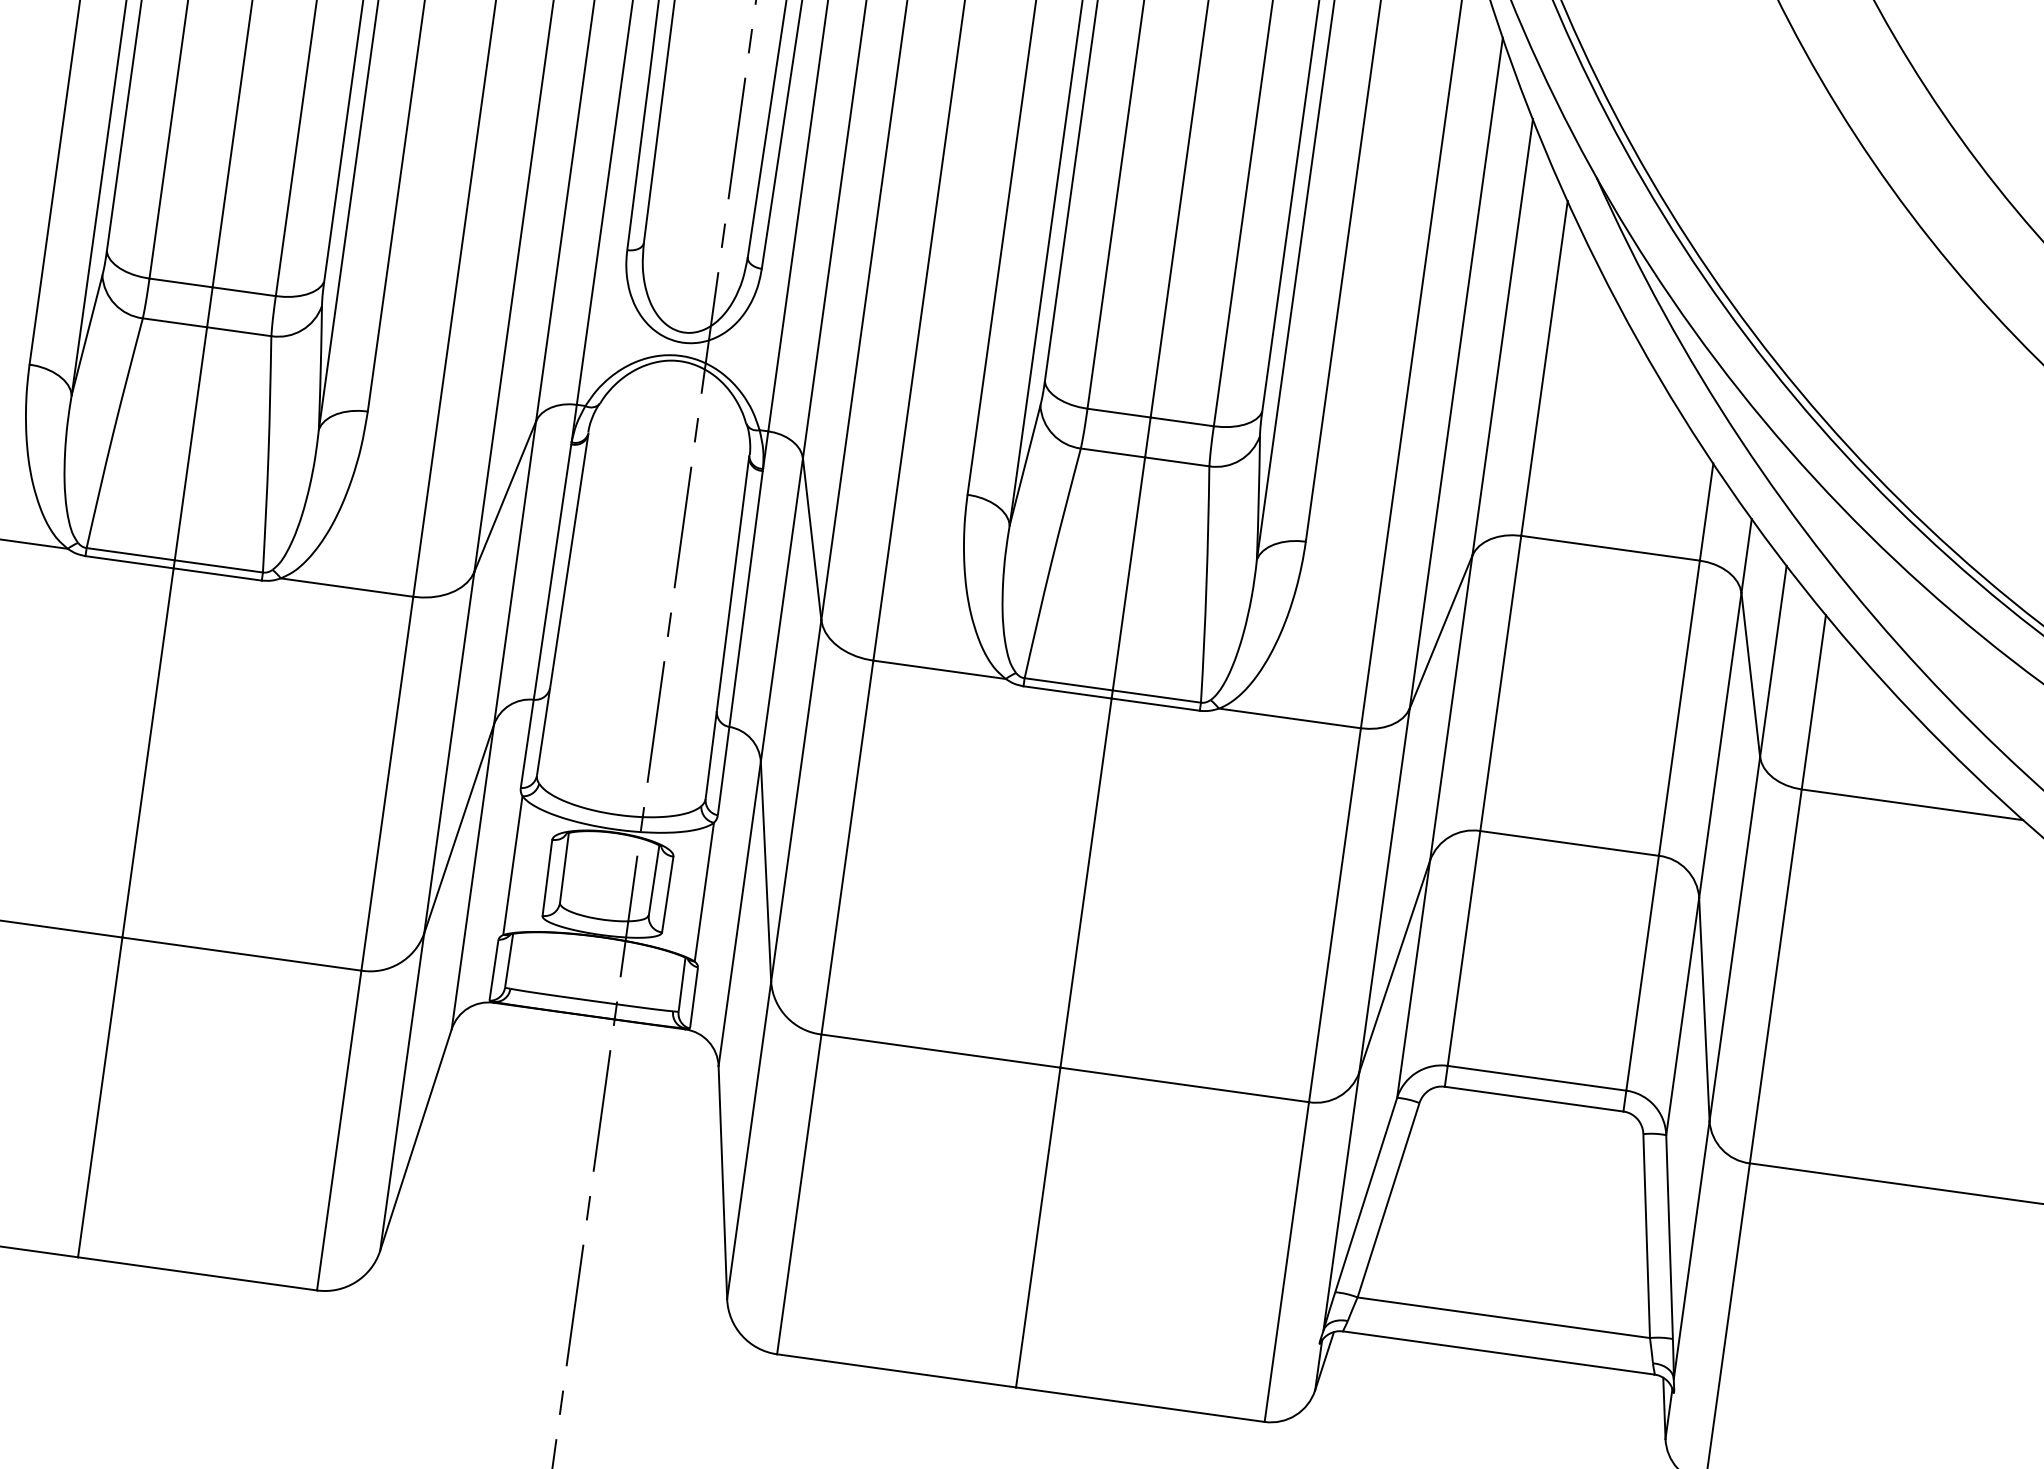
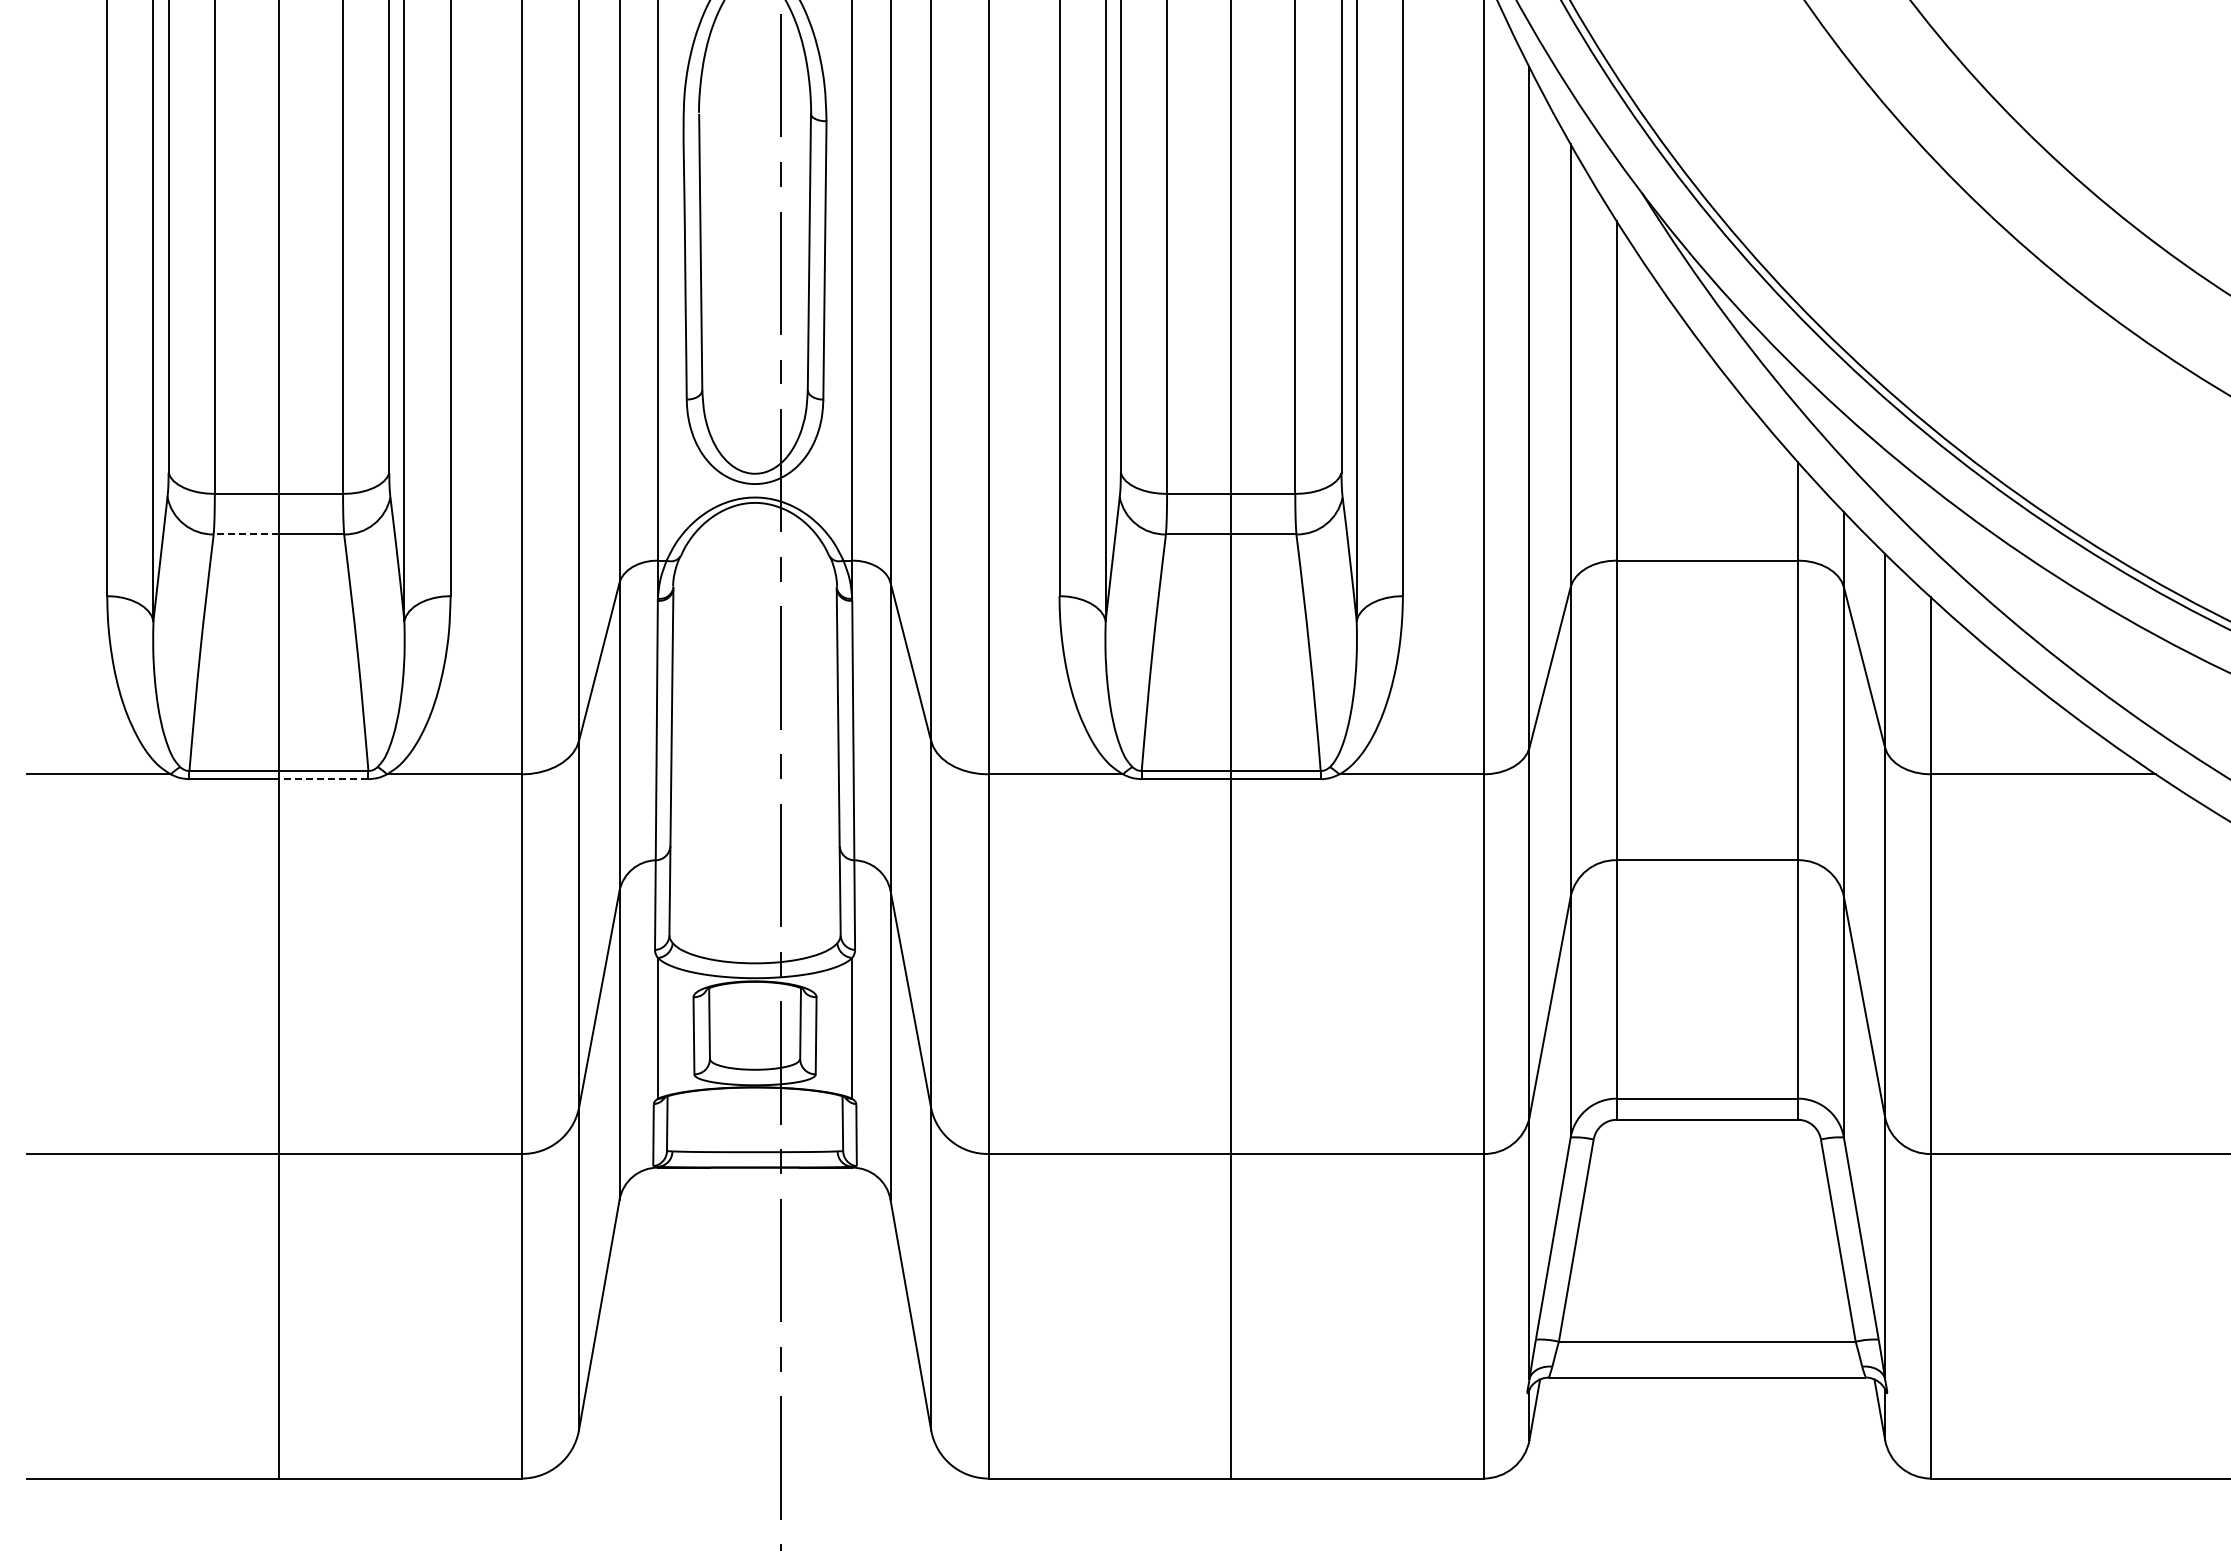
line: (175, 322) -> (246, 534), solid -> dashed
line: (217, 574) -> (323, 779), solid -> dashed

